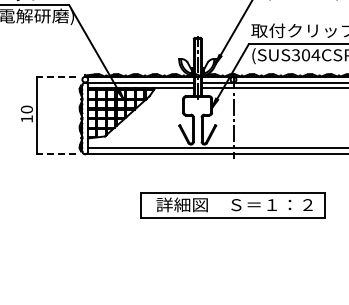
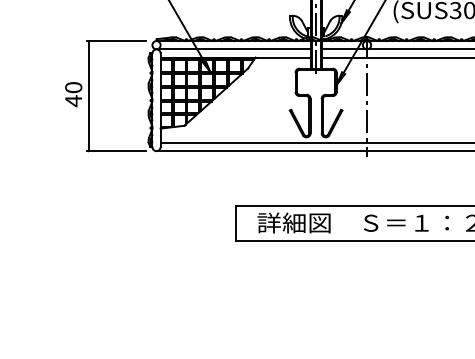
line: (56, 76) -> (115, 40), dashed -> solid
text: (26, 118) -> (73, 100), 10 -> 40
line: (56, 154) -> (115, 151), dashed -> solid

